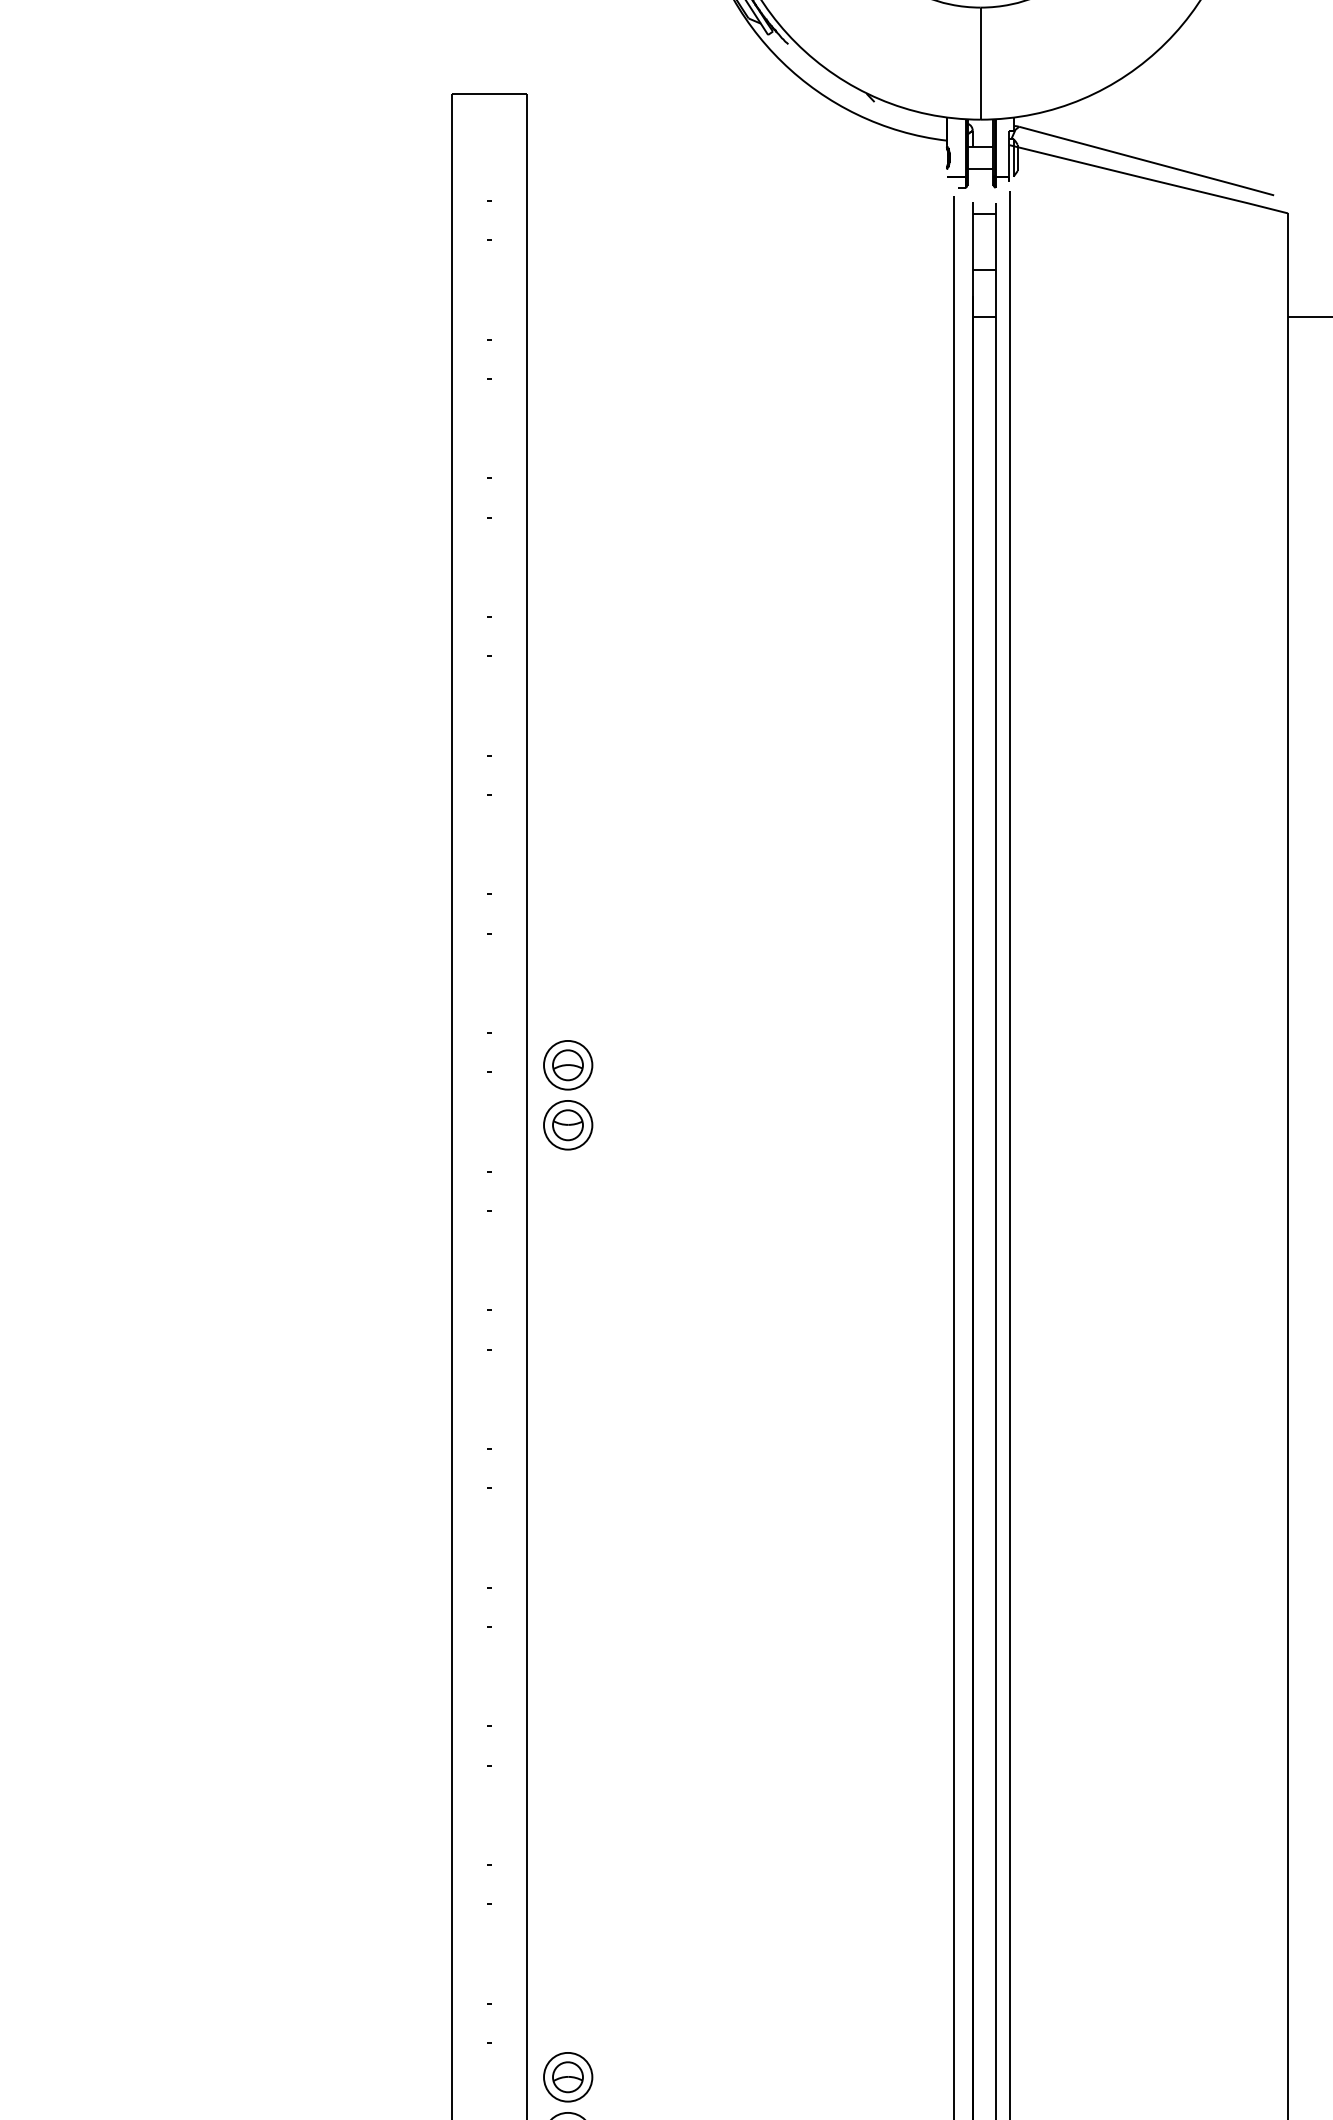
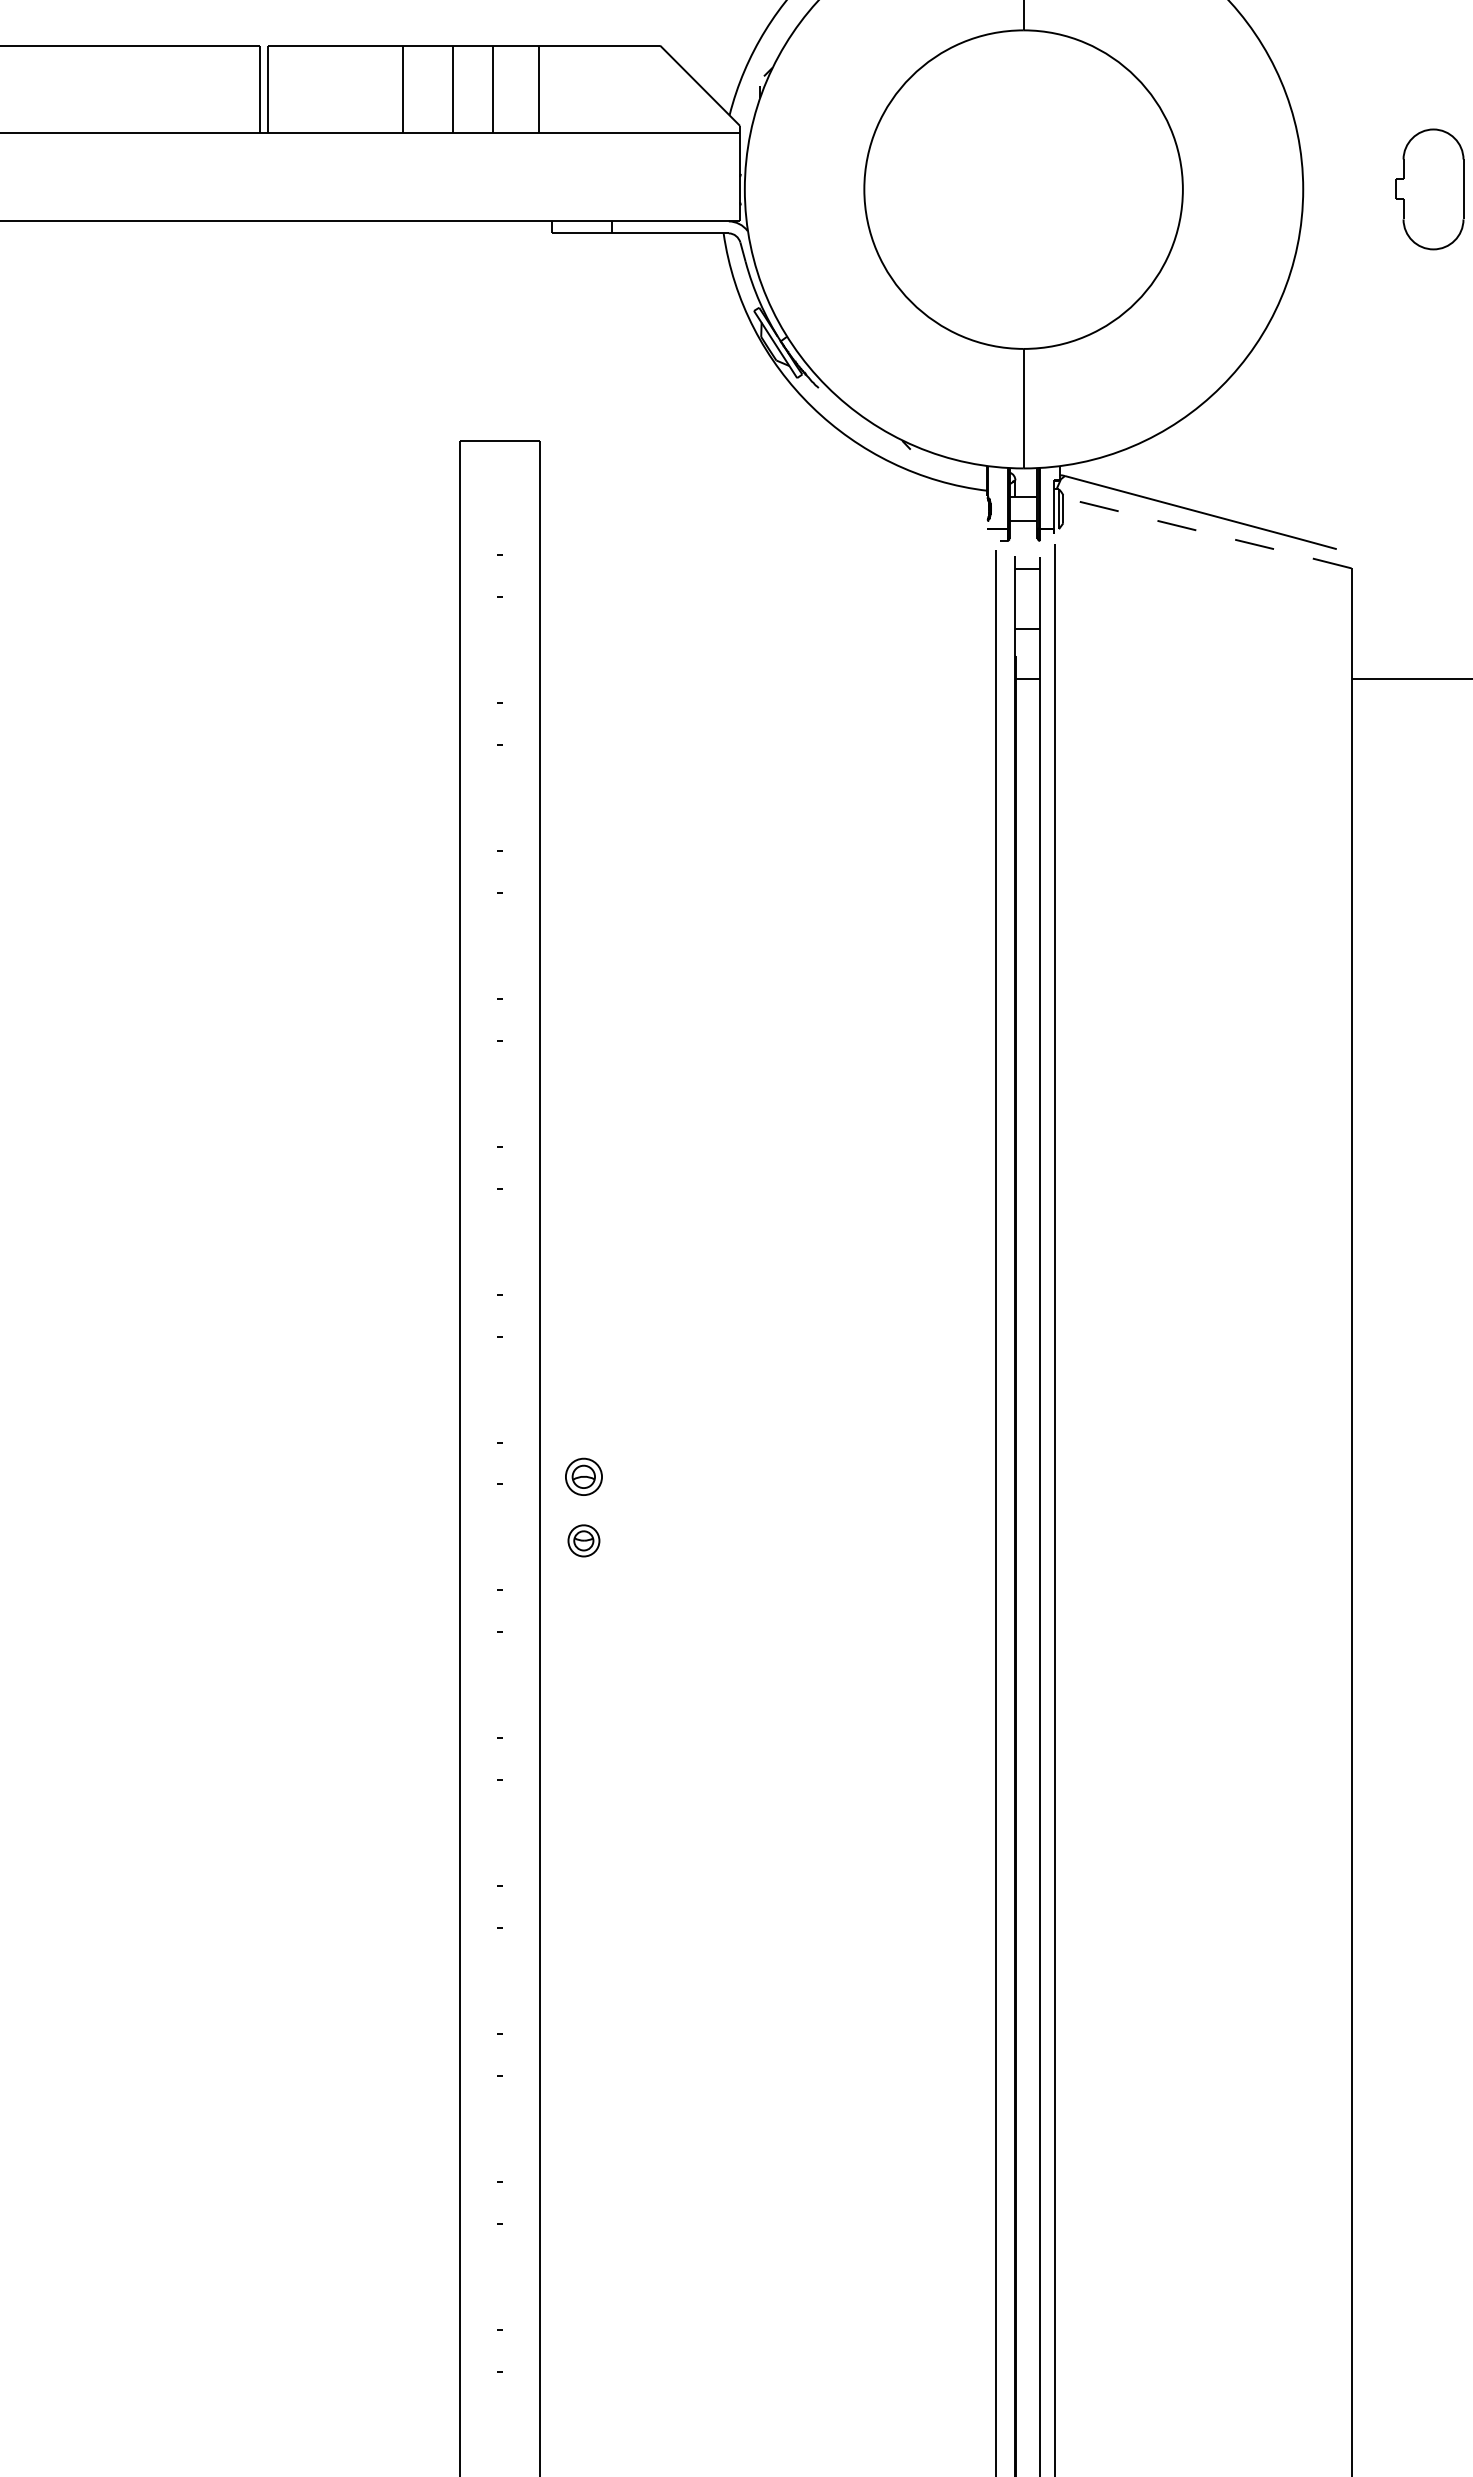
line: (1149, 179) -> (1203, 532), solid -> dashed
part: (567, 1064) -> (583, 1476), size x0.7
part: (567, 1124) -> (583, 1540), size x0.6

